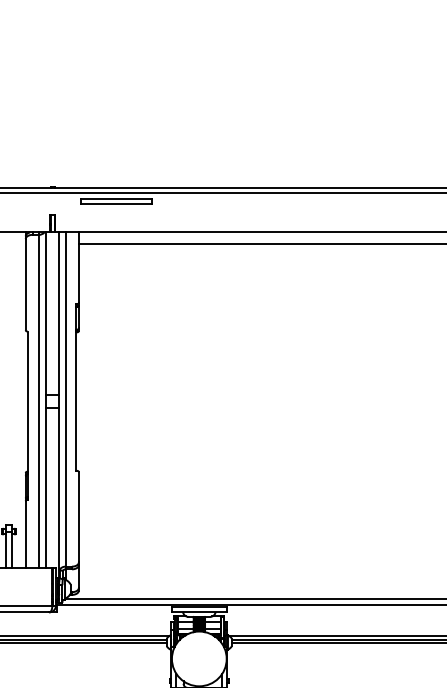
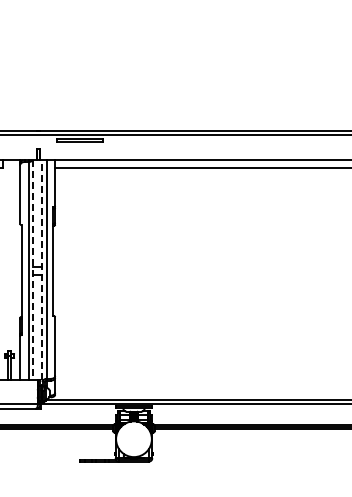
line: (45, 400) -> (33, 270), solid -> dashed
line: (59, 408) -> (42, 275), solid -> dashed

